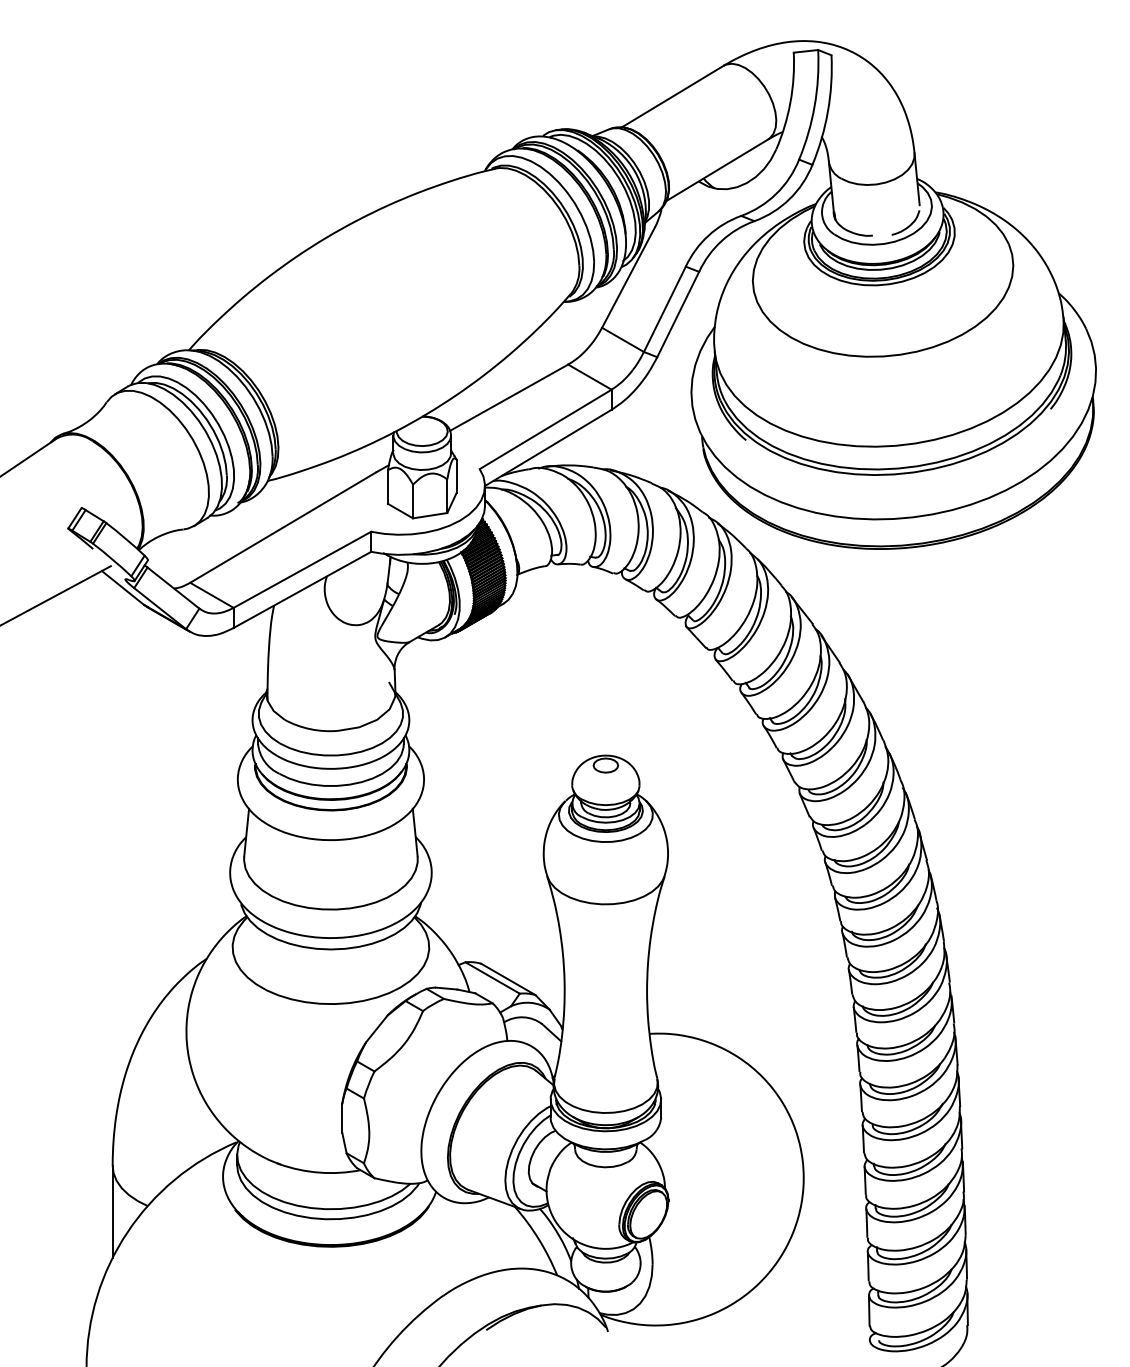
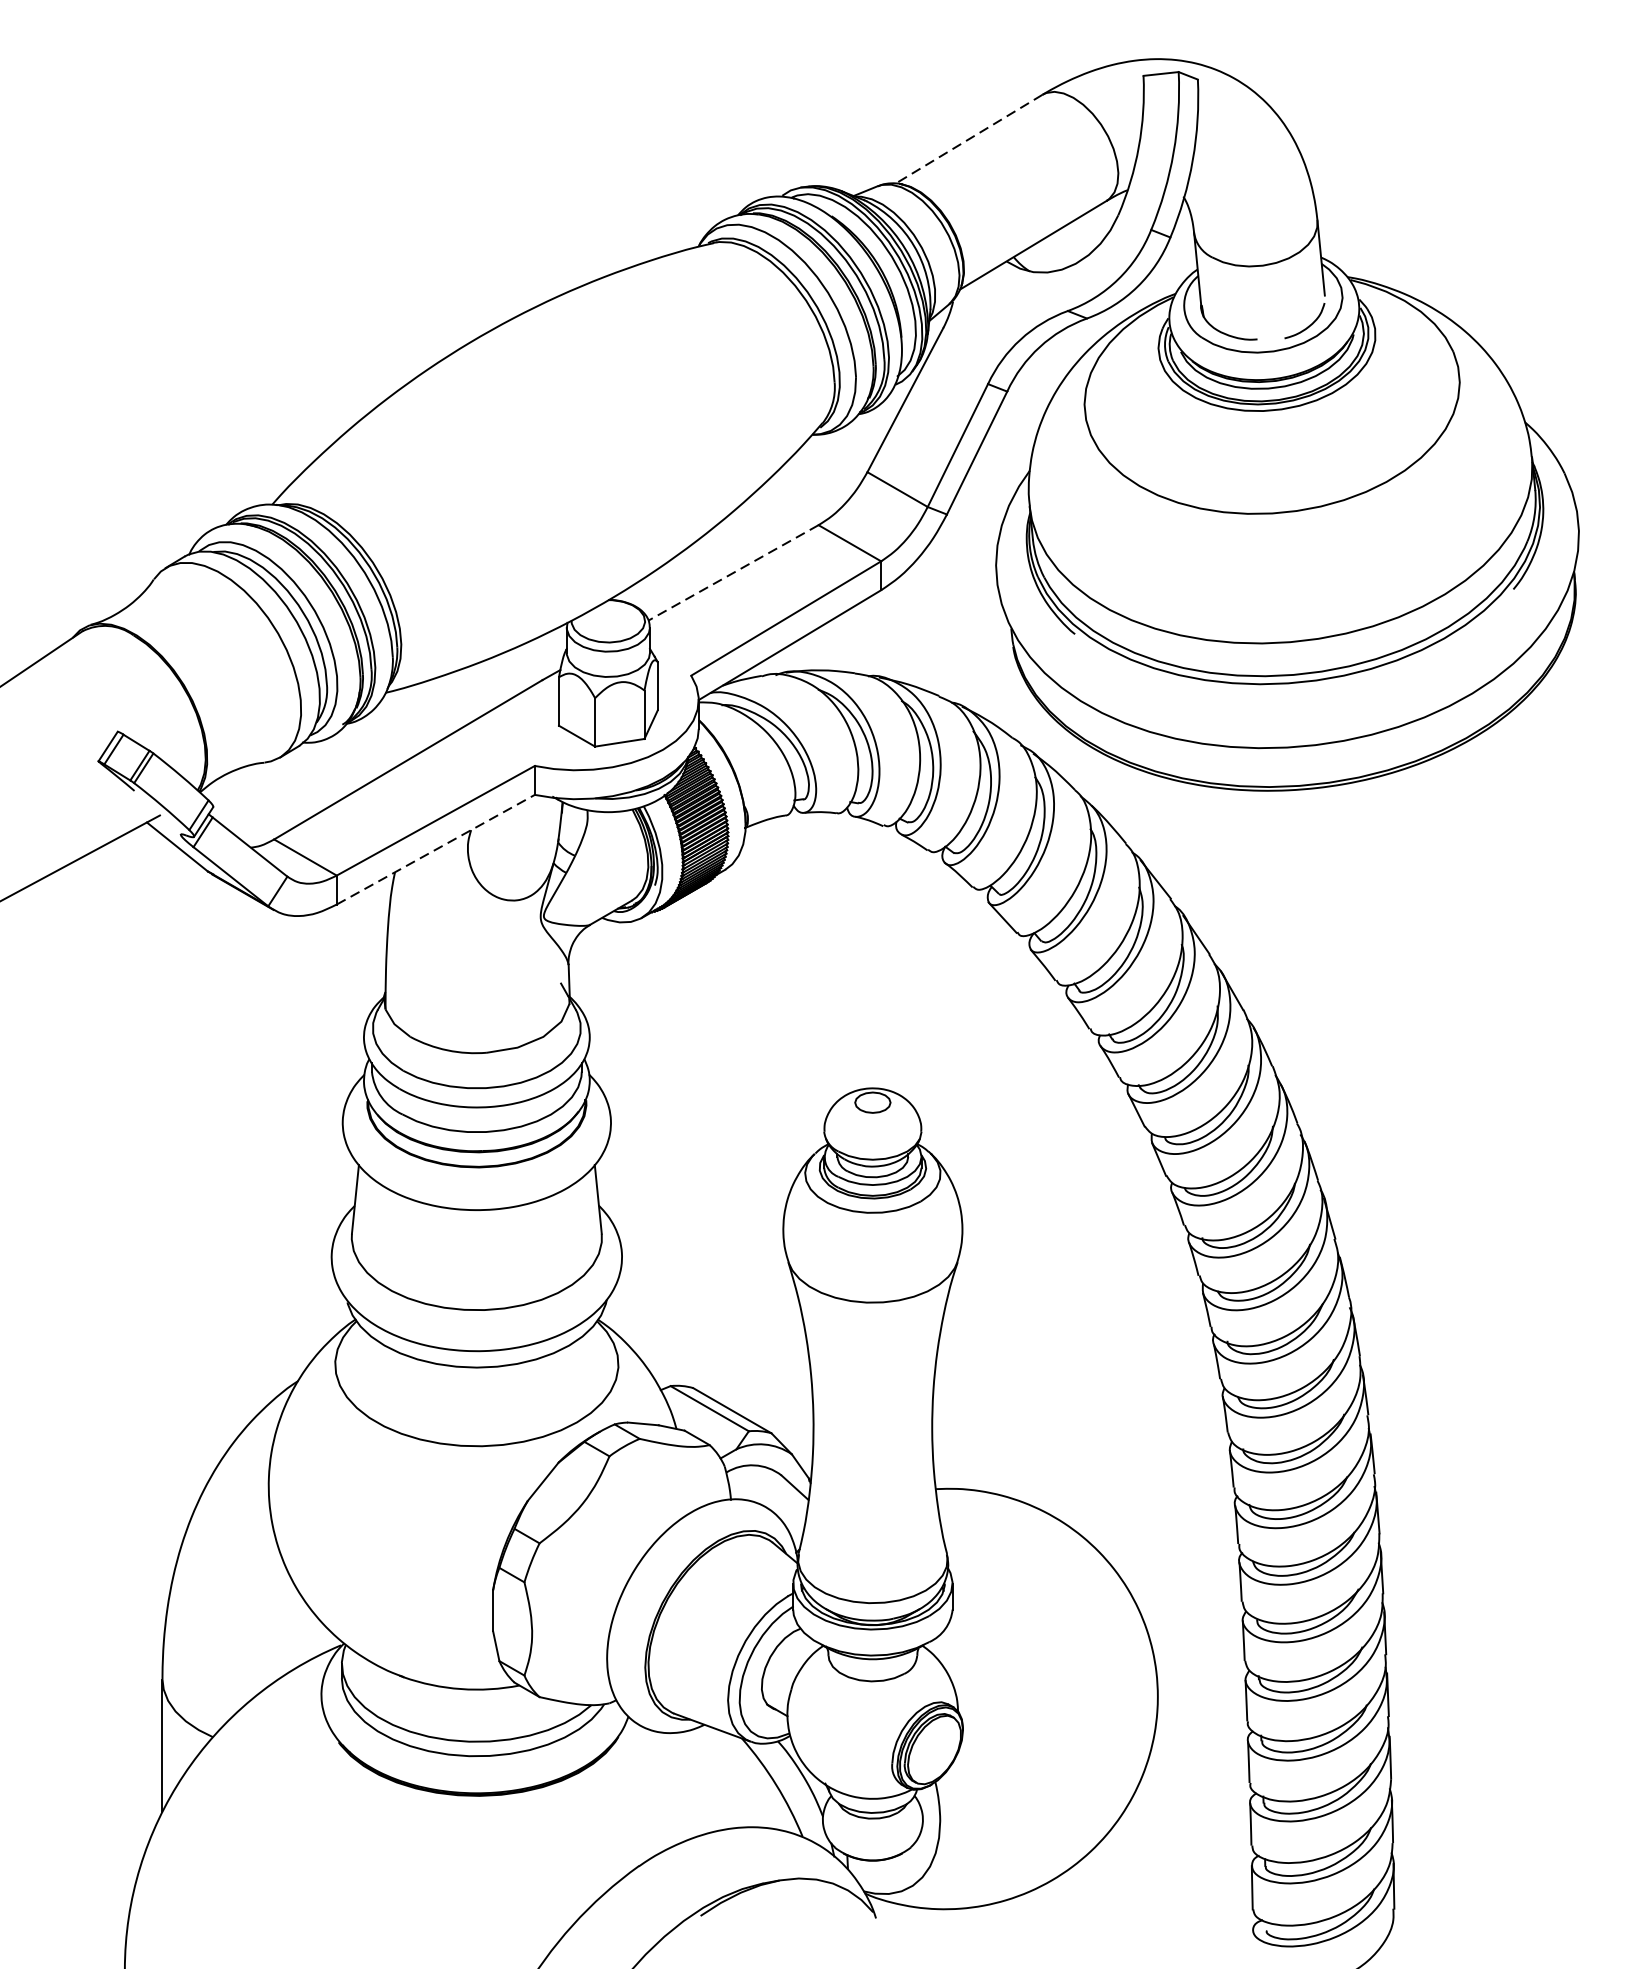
line: (672, 96) -> (968, 138), solid -> dashed
line: (509, 397) -> (734, 572), solid -> dashed
line: (302, 589) -> (435, 849), solid -> dashed

